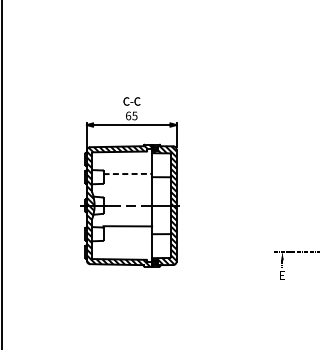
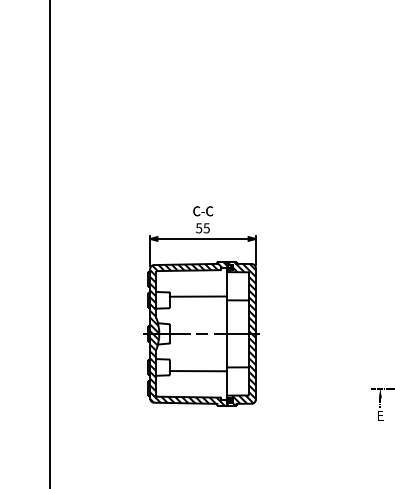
text: (128, 116) -> (199, 228), 65 -> 55
line: (127, 173) -> (198, 296), dashed -> solid
line: (127, 226) -> (197, 371), moved

